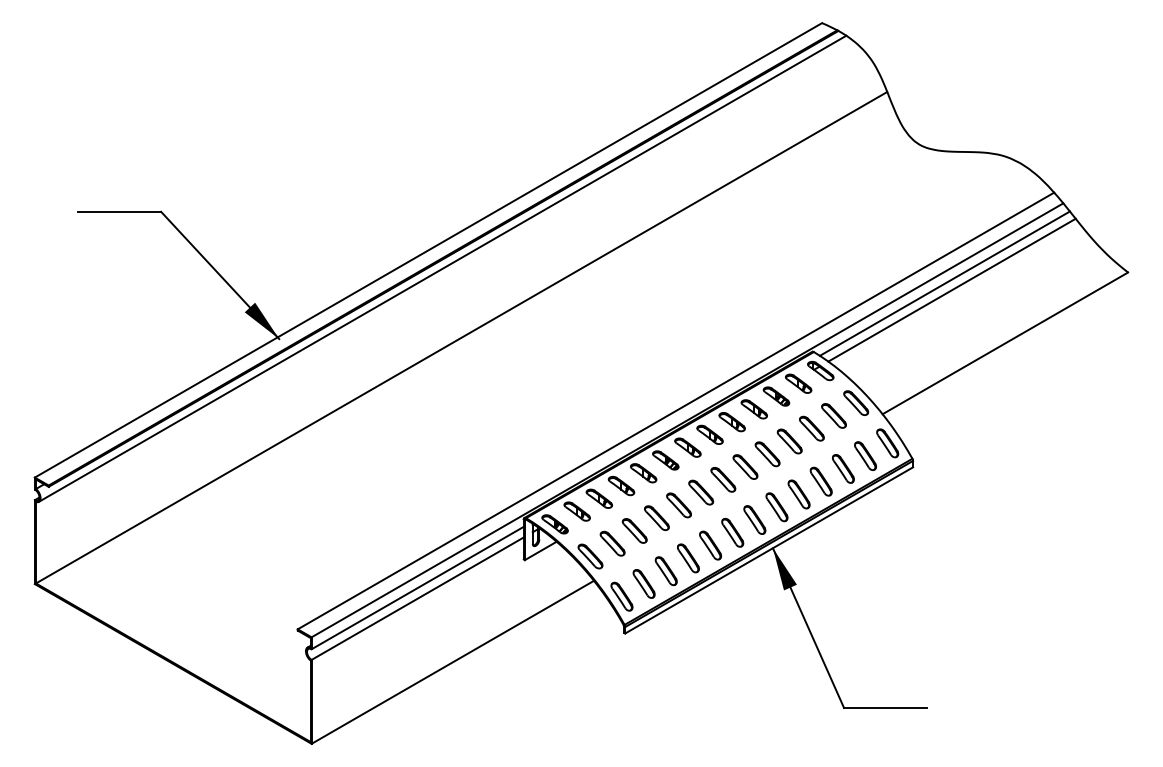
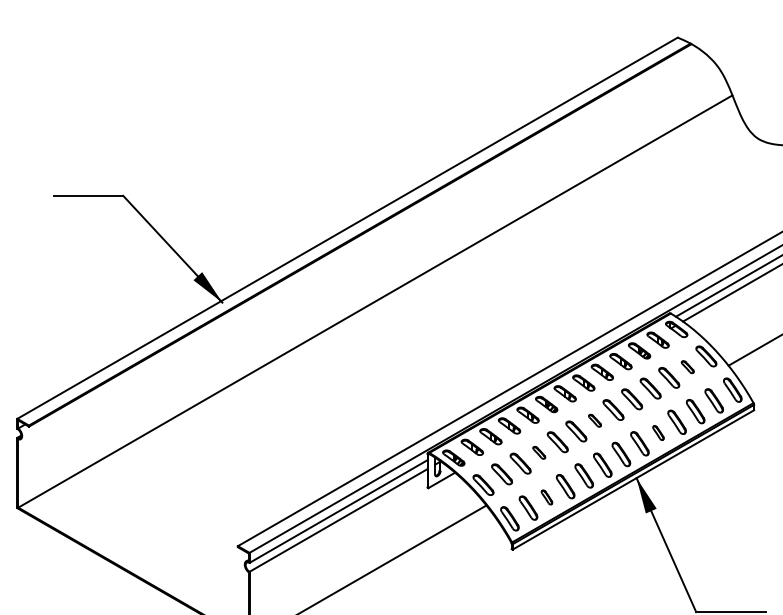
line: (442, 268) -> (359, 243), removed
part: (833, 415) -> (687, 366), size x0.6
part: (723, 479) -> (595, 420), size x0.6
part: (798, 494) -> (658, 433), size x0.6
part: (656, 517) -> (538, 452), size x0.6
part: (665, 571) -> (546, 497), size x0.6

